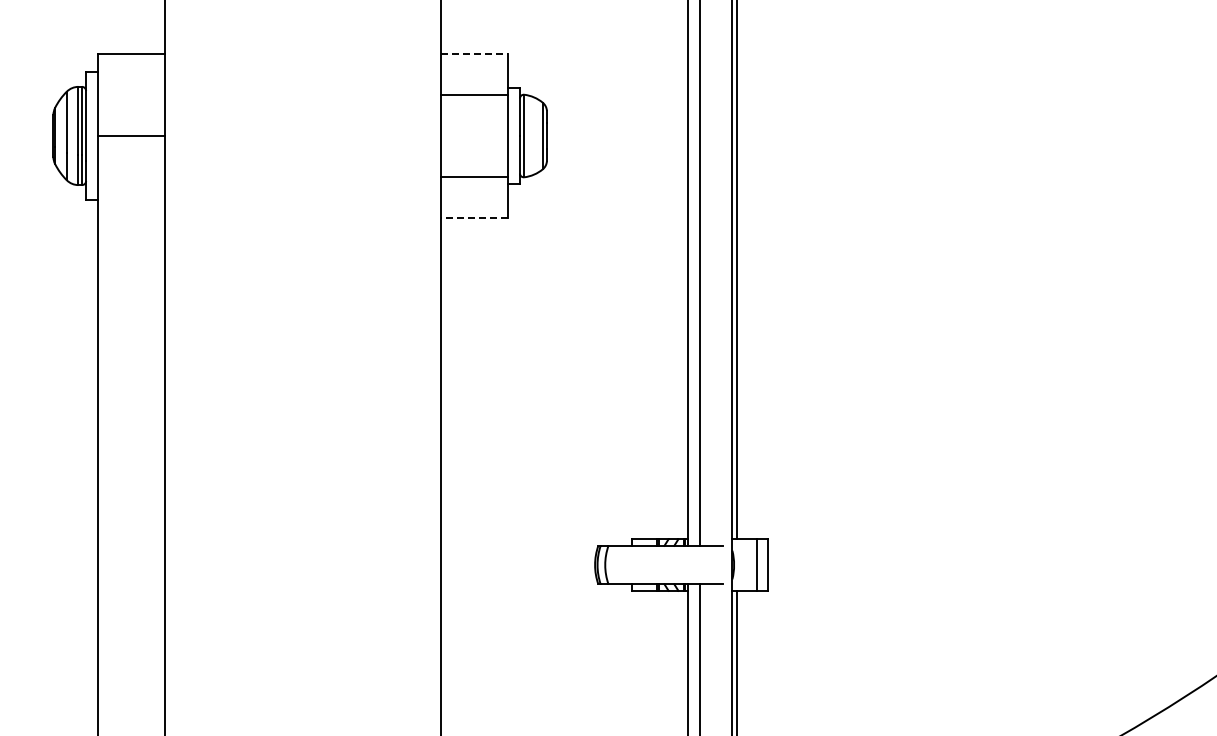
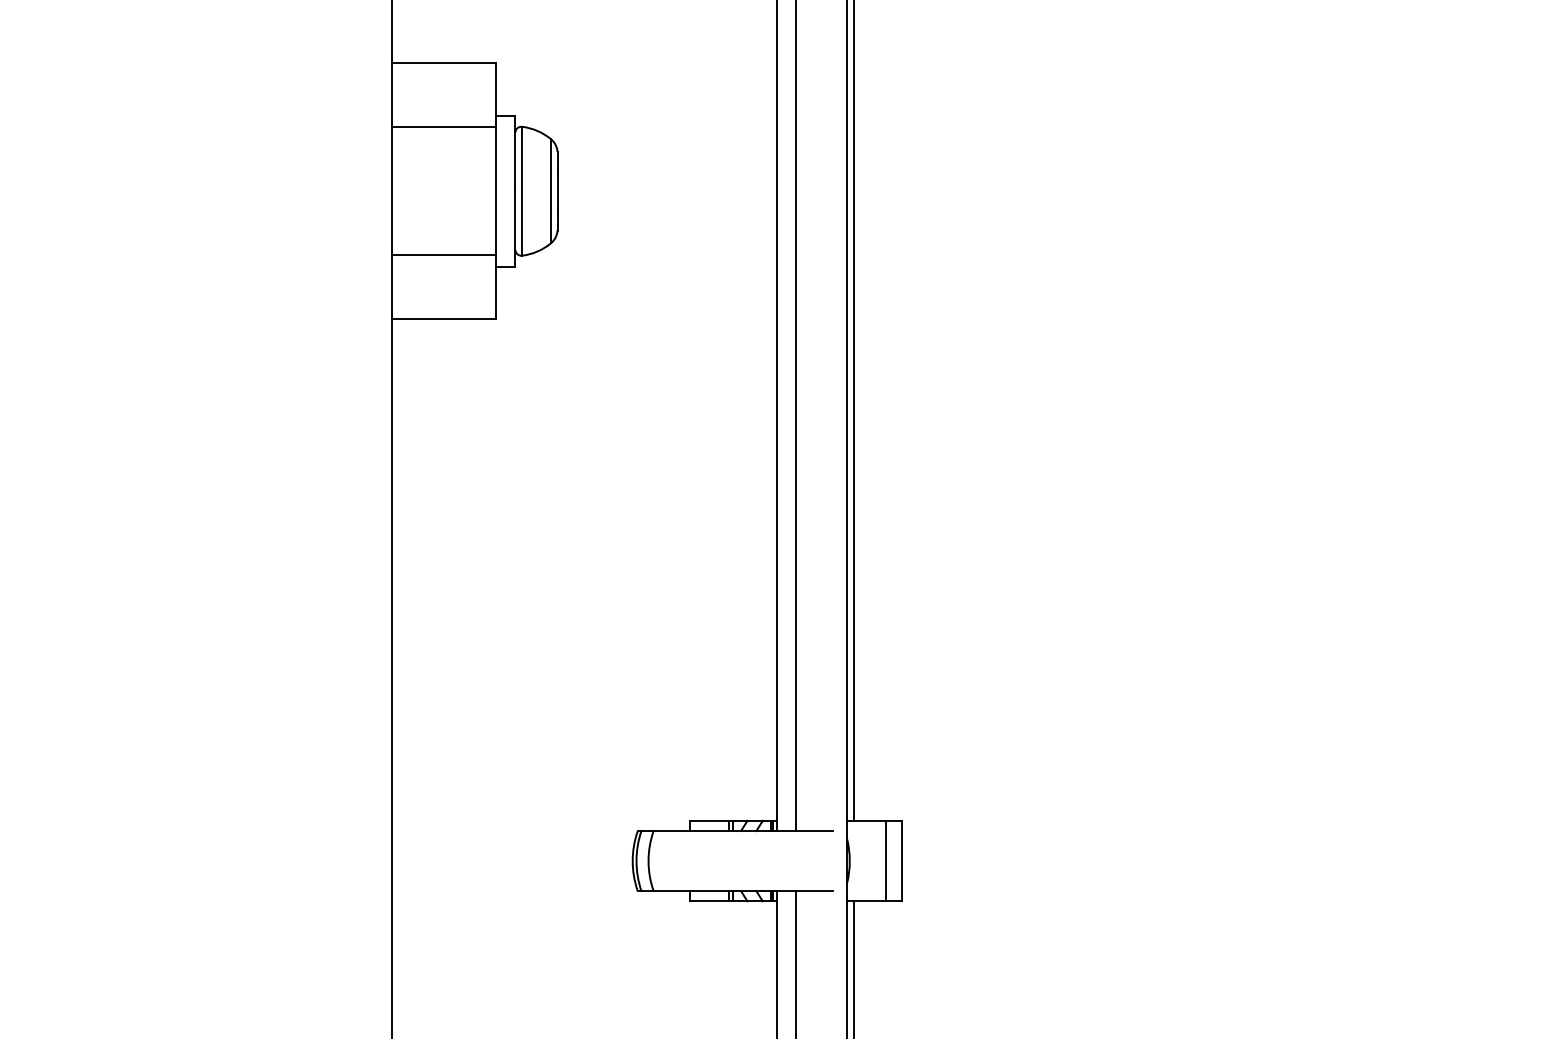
line: (474, 54) -> (444, 63), dashed -> solid
line: (473, 217) -> (442, 318), dashed -> solid

